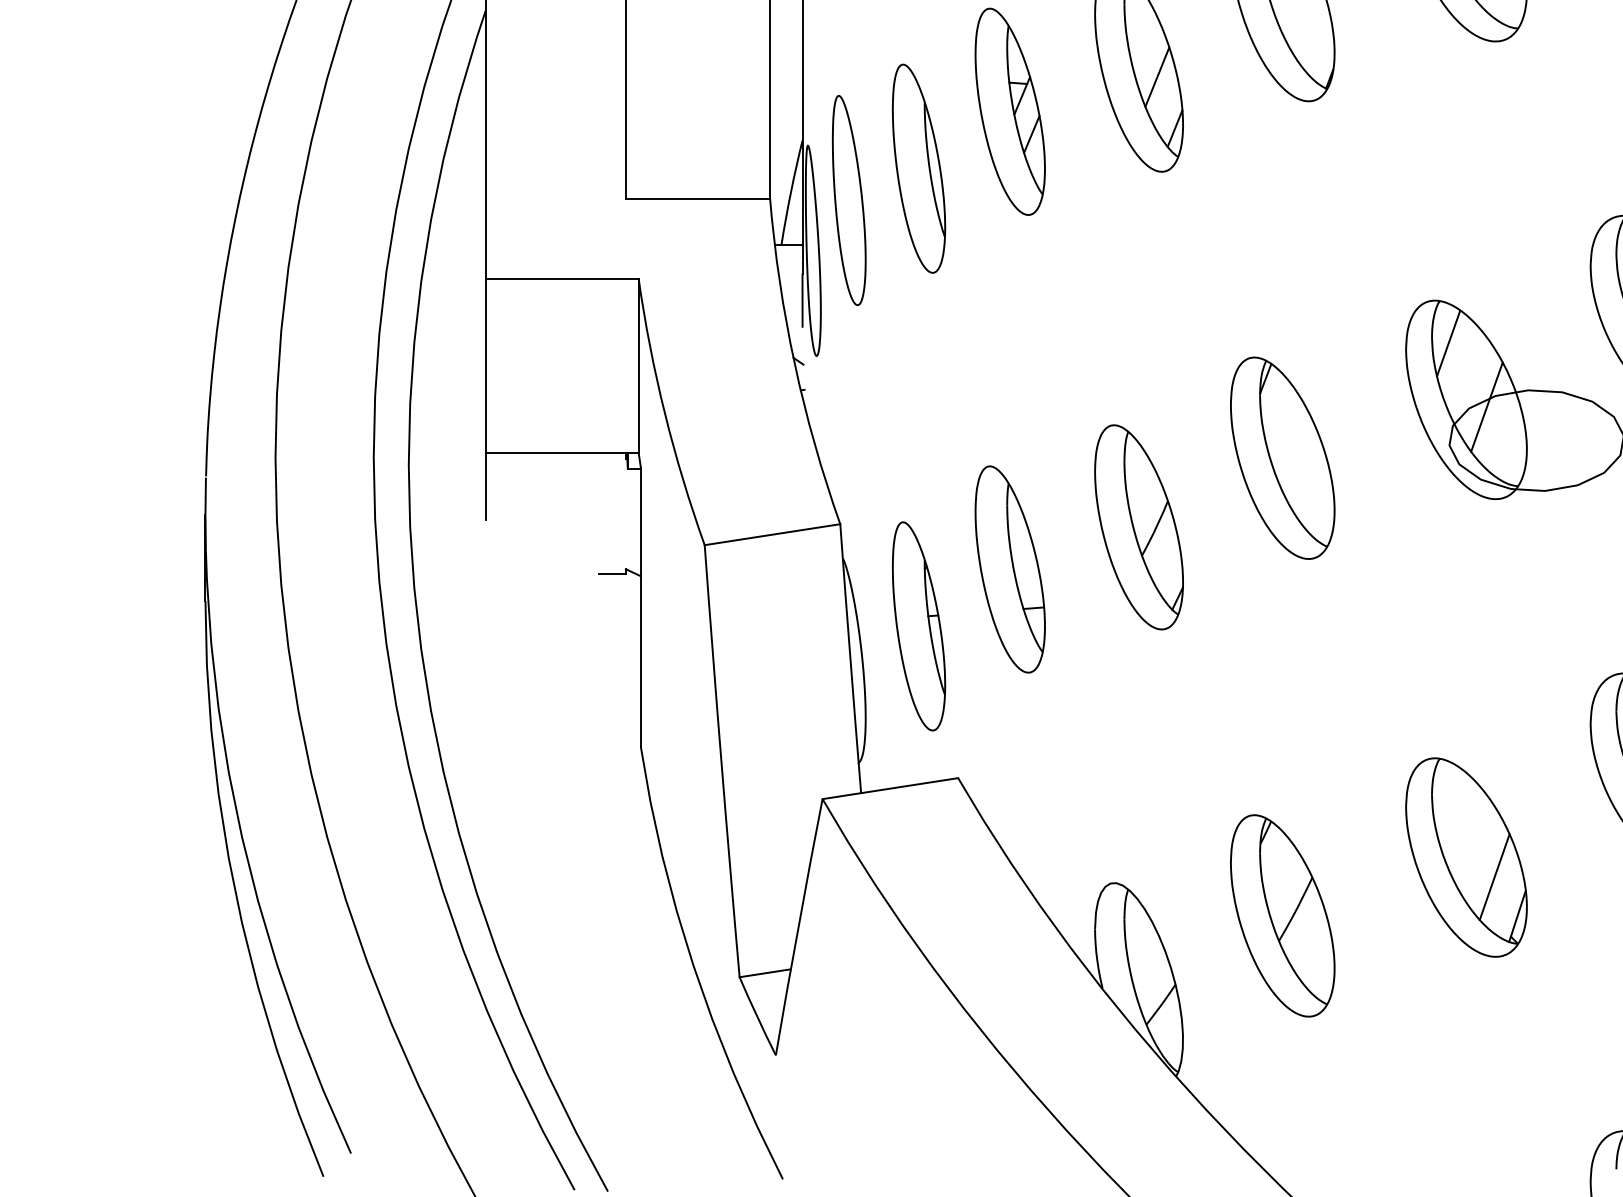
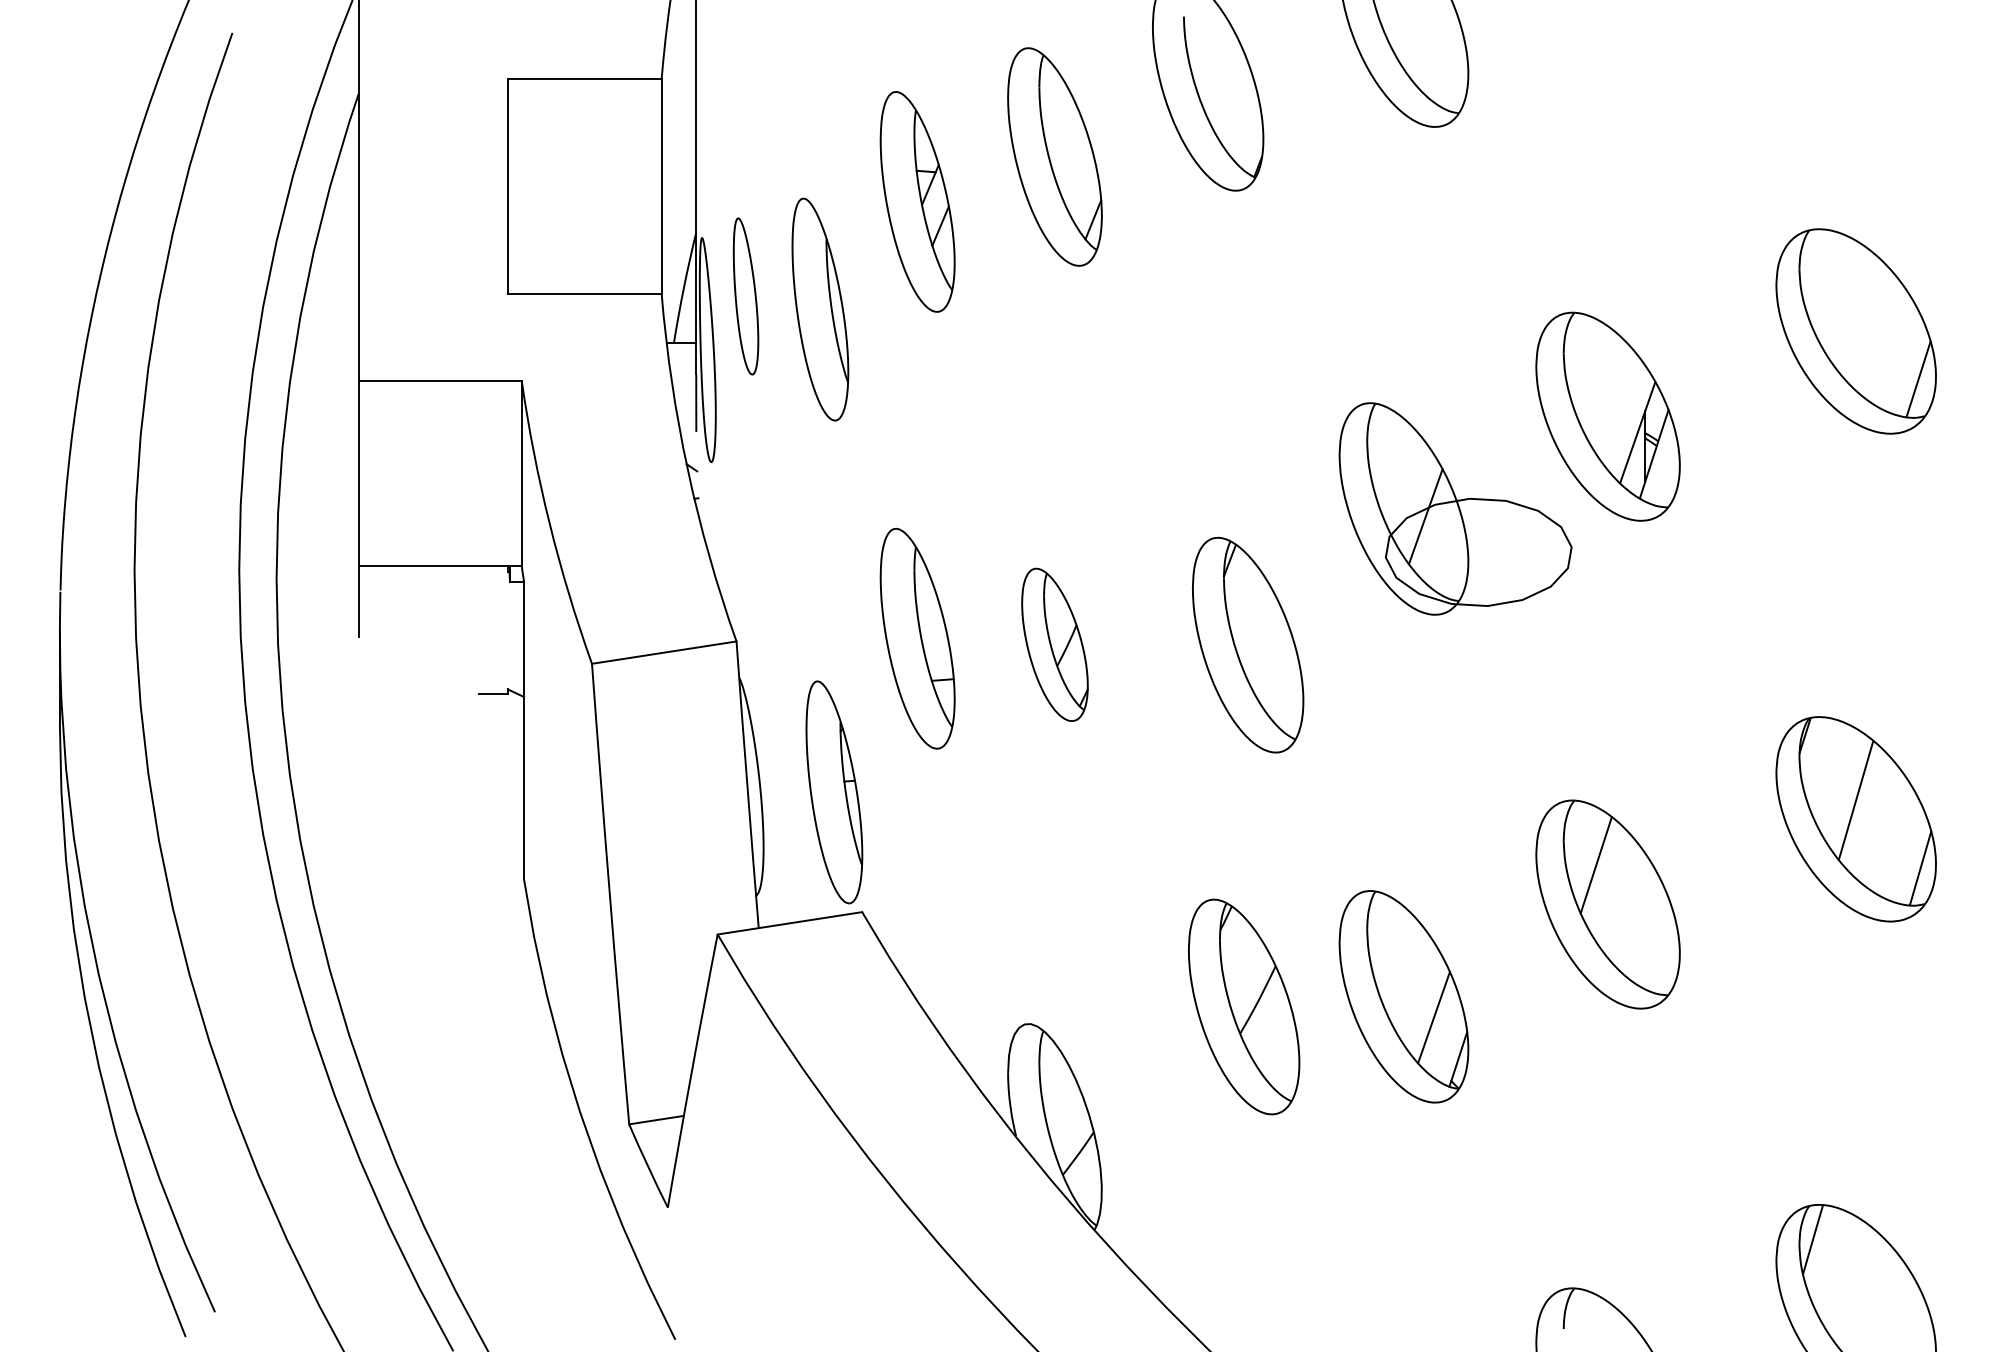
line: (1157, 76) -> (1074, 164), removed
part: (919, 168) -> (820, 309), moved
part: (848, 200) -> (745, 296), size x0.7
line: (1448, 343) -> (1384, 448), removed
part: (1283, 457) -> (1248, 644), moved
part: (1138, 527) -> (1054, 644), size x0.7
part: (1010, 569) -> (917, 638), moved
part: (919, 626) -> (834, 792), moved
part: (1283, 915) -> (1244, 1006), moved

